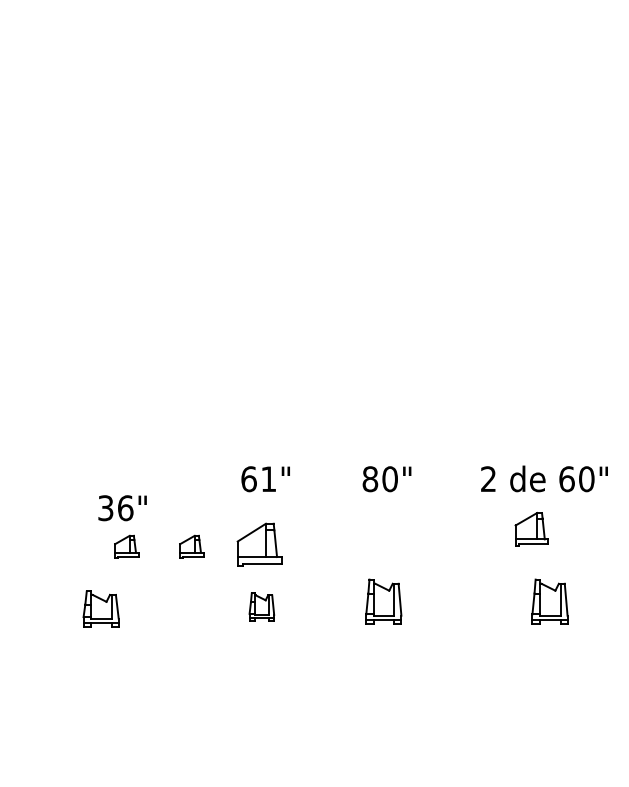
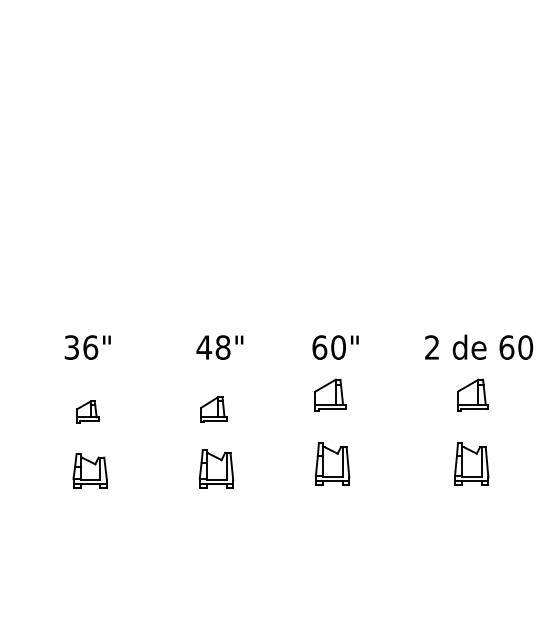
text: (258, 479) -> (213, 347), 61" -> 48"
text: (370, 479) -> (319, 347), 80" -> 60"
text: (122, 508) -> (87, 347), moved
part: (381, 529) -> (330, 395), added
part: (258, 544) -> (213, 409), size x0.62
part: (191, 546) -> (149, 411), removed
part: (549, 601) -> (471, 463), moved
part: (261, 606) -> (216, 468), size x1.43
part: (100, 608) -> (89, 470), moved

